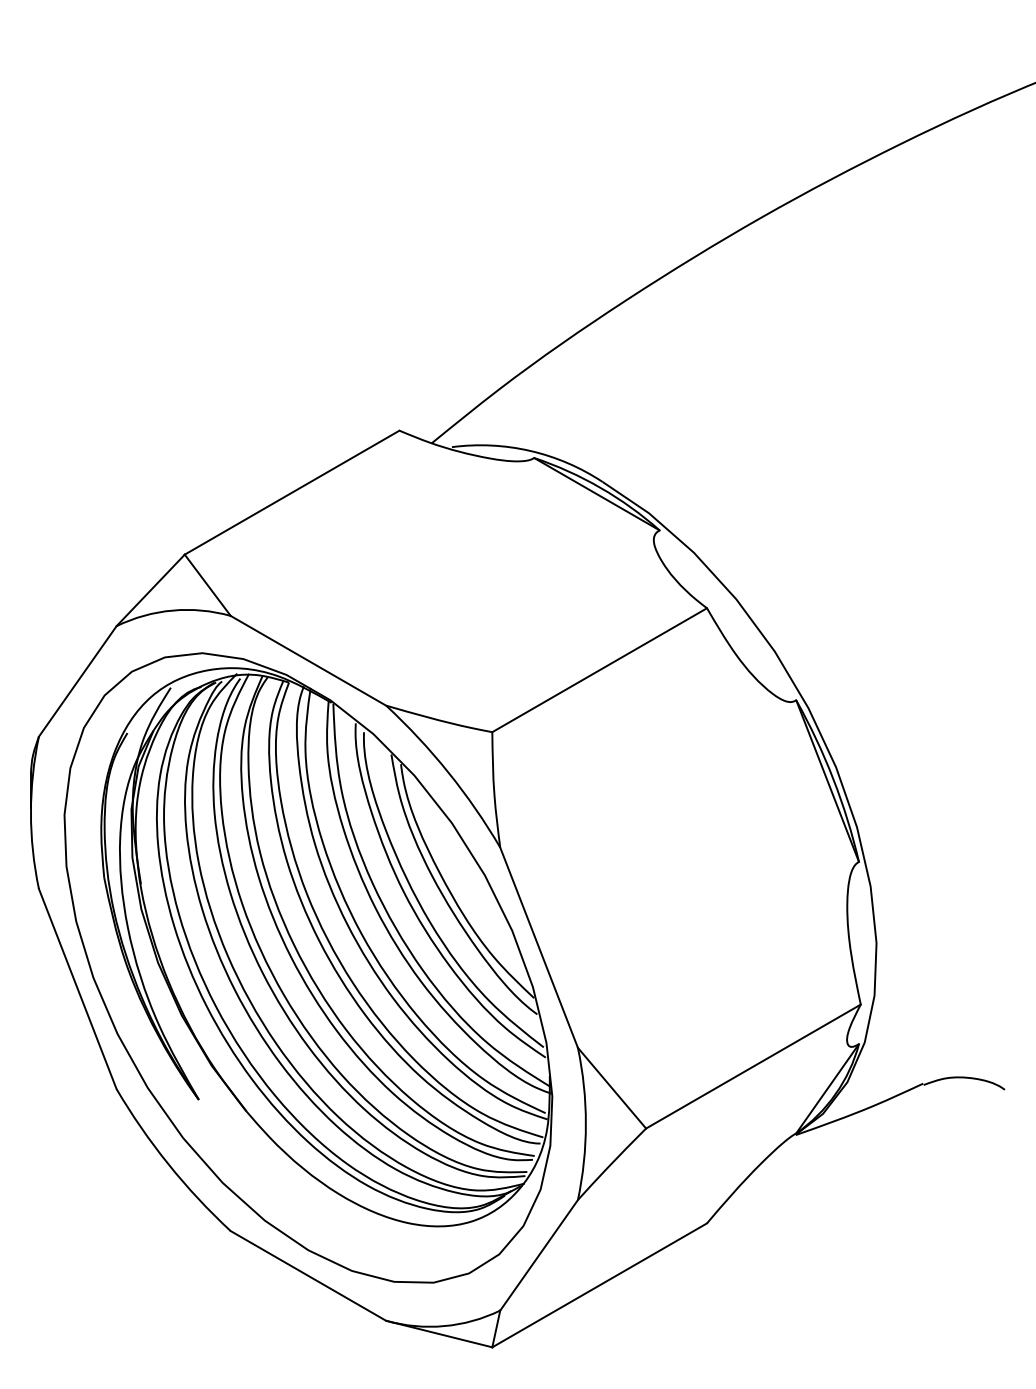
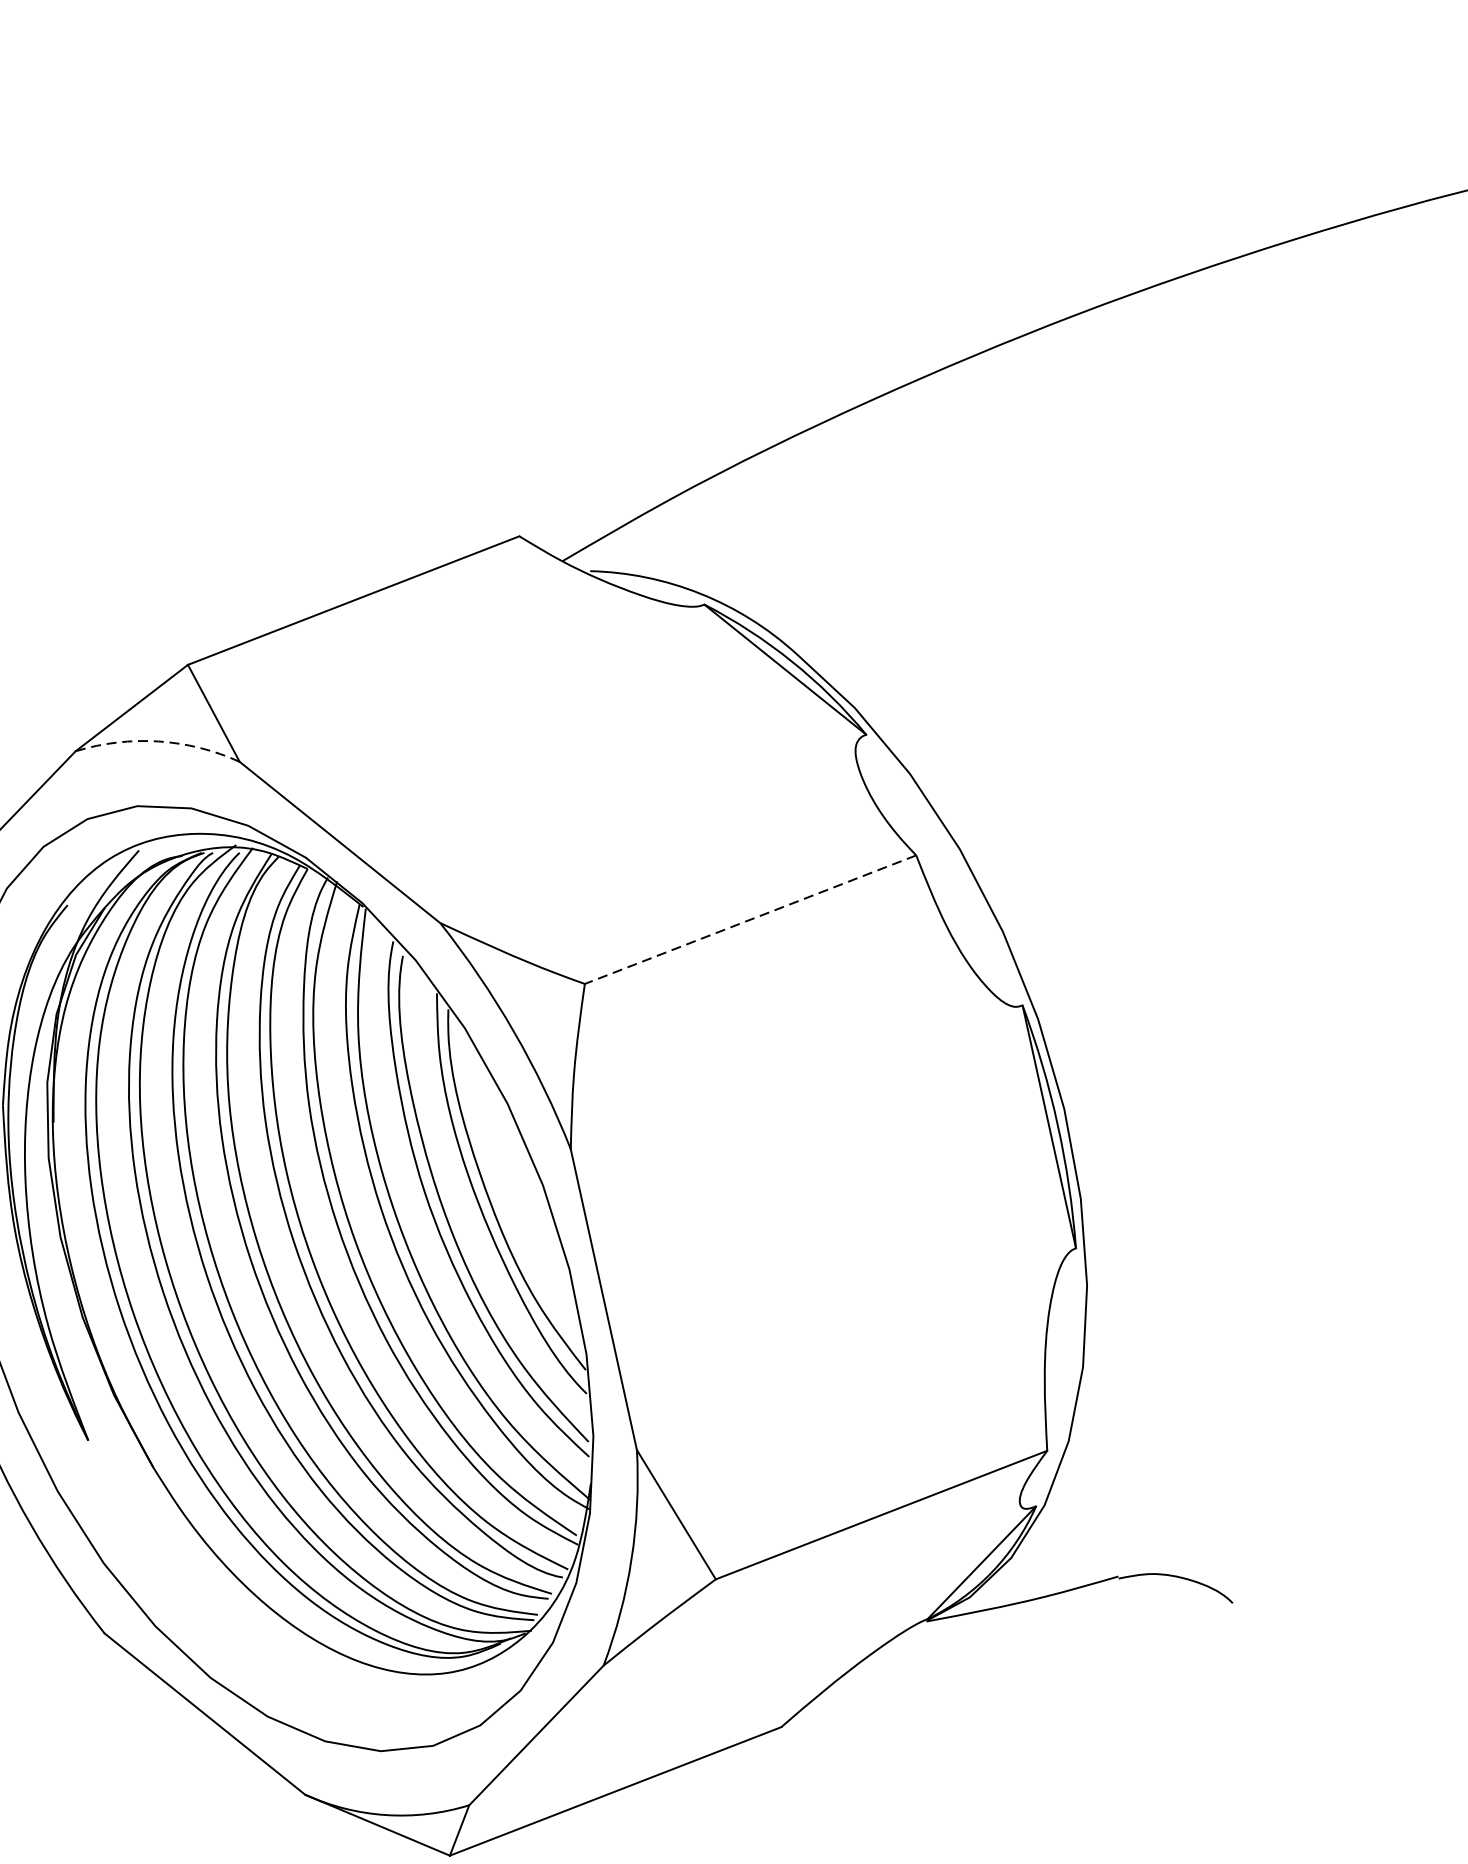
arc: (172, 610) -> (158, 741), solid -> dashed
line: (599, 670) -> (750, 920), solid -> dashed

